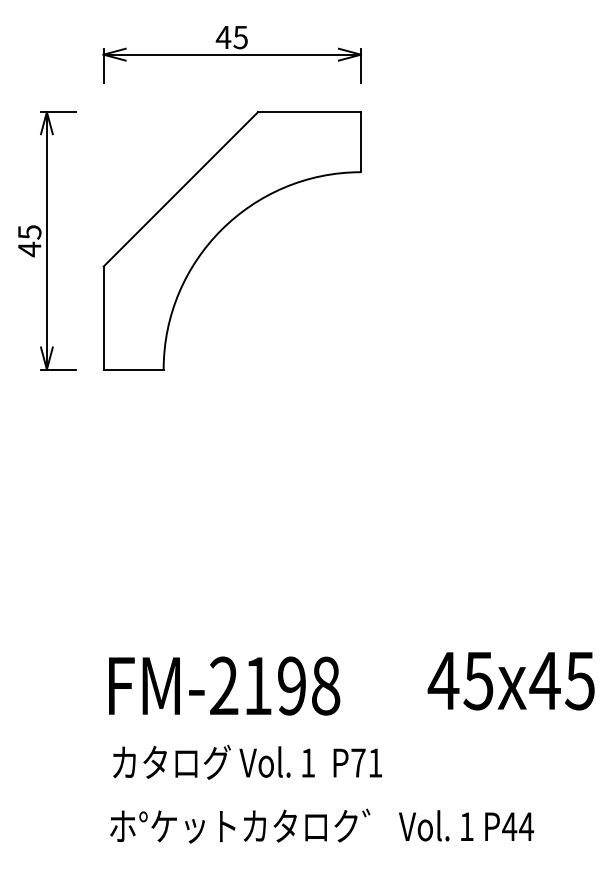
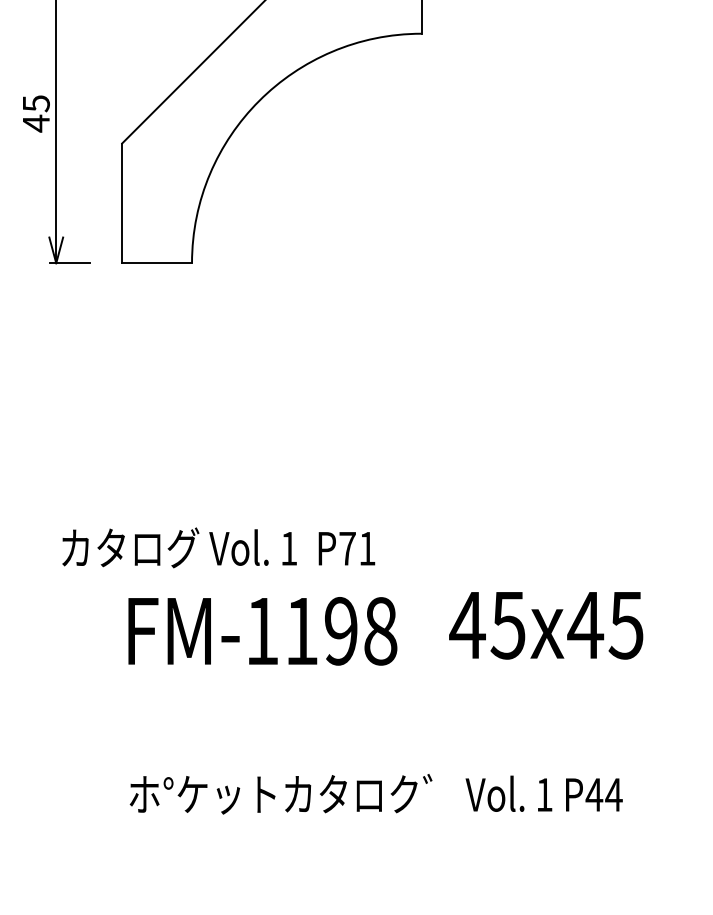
text: (510, 681) -> (545, 625), moved
text: (224, 685) -> (262, 630), FM-2198 -> FM-1198
text: (247, 761) -> (218, 546), moved

